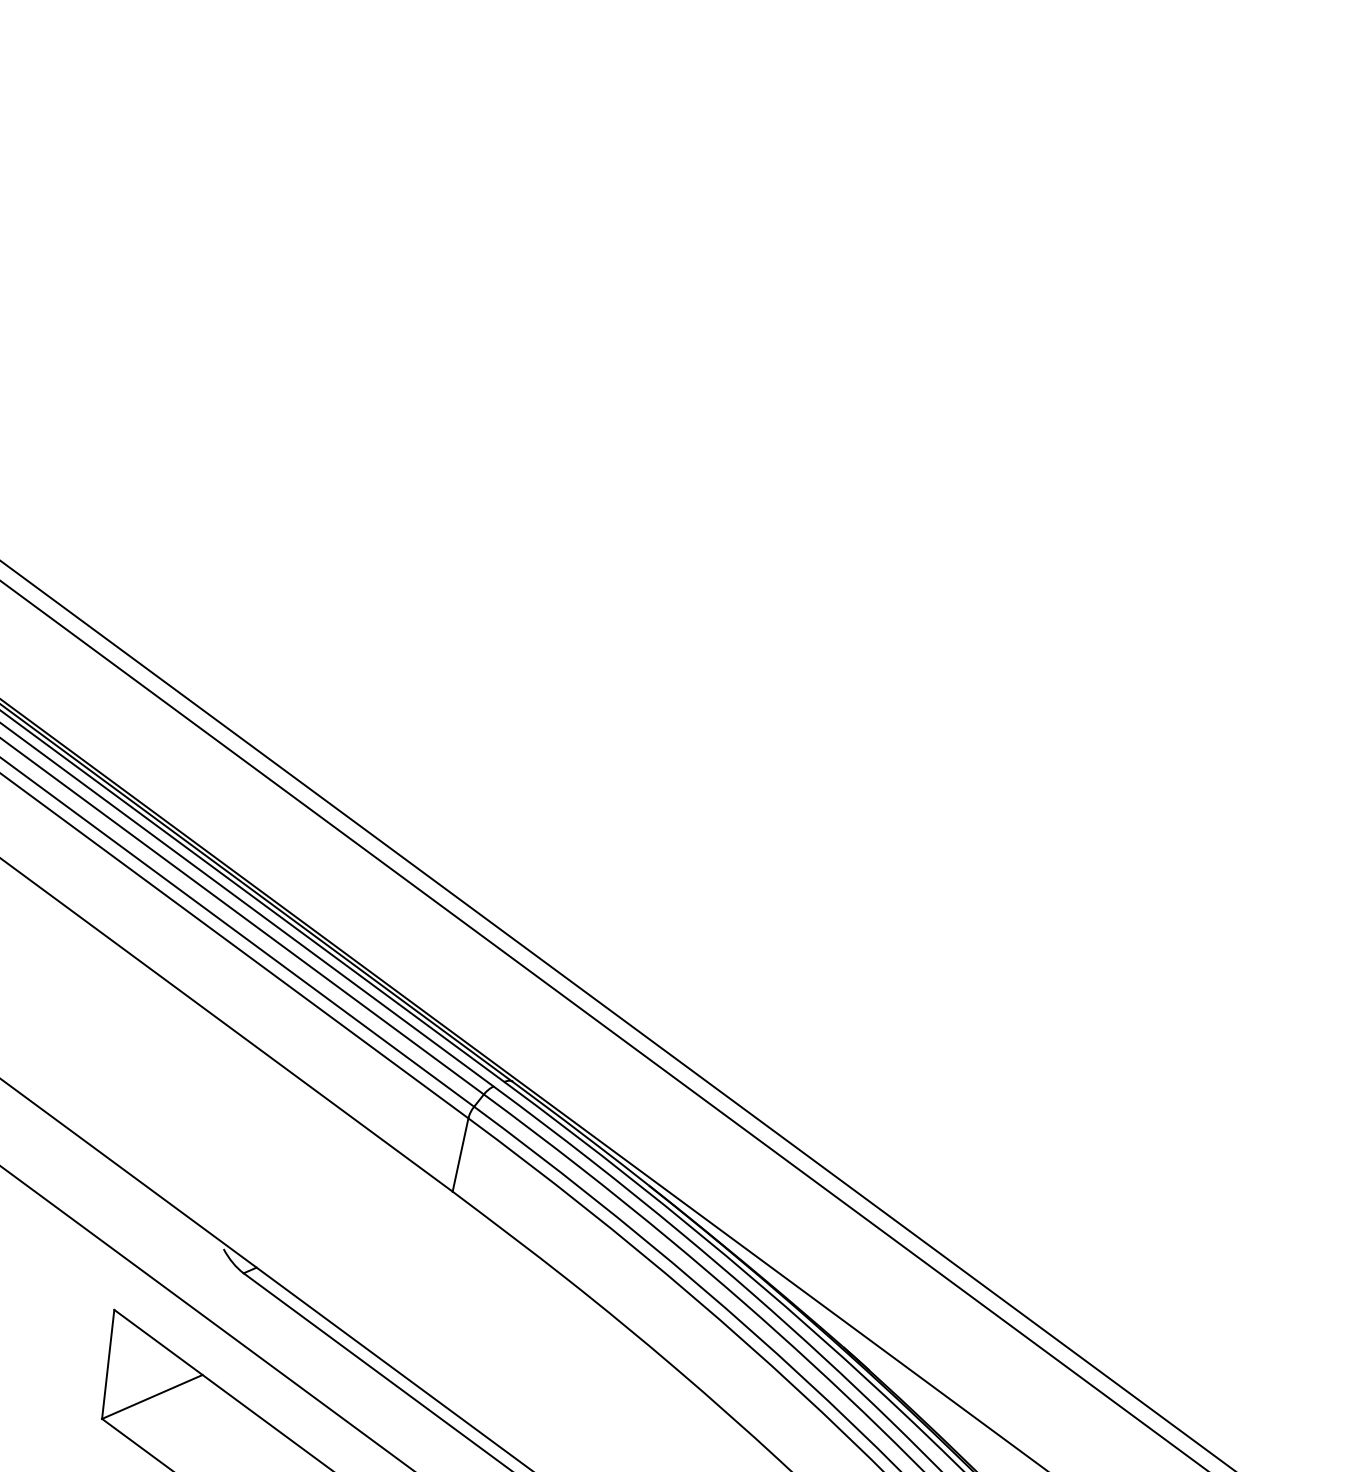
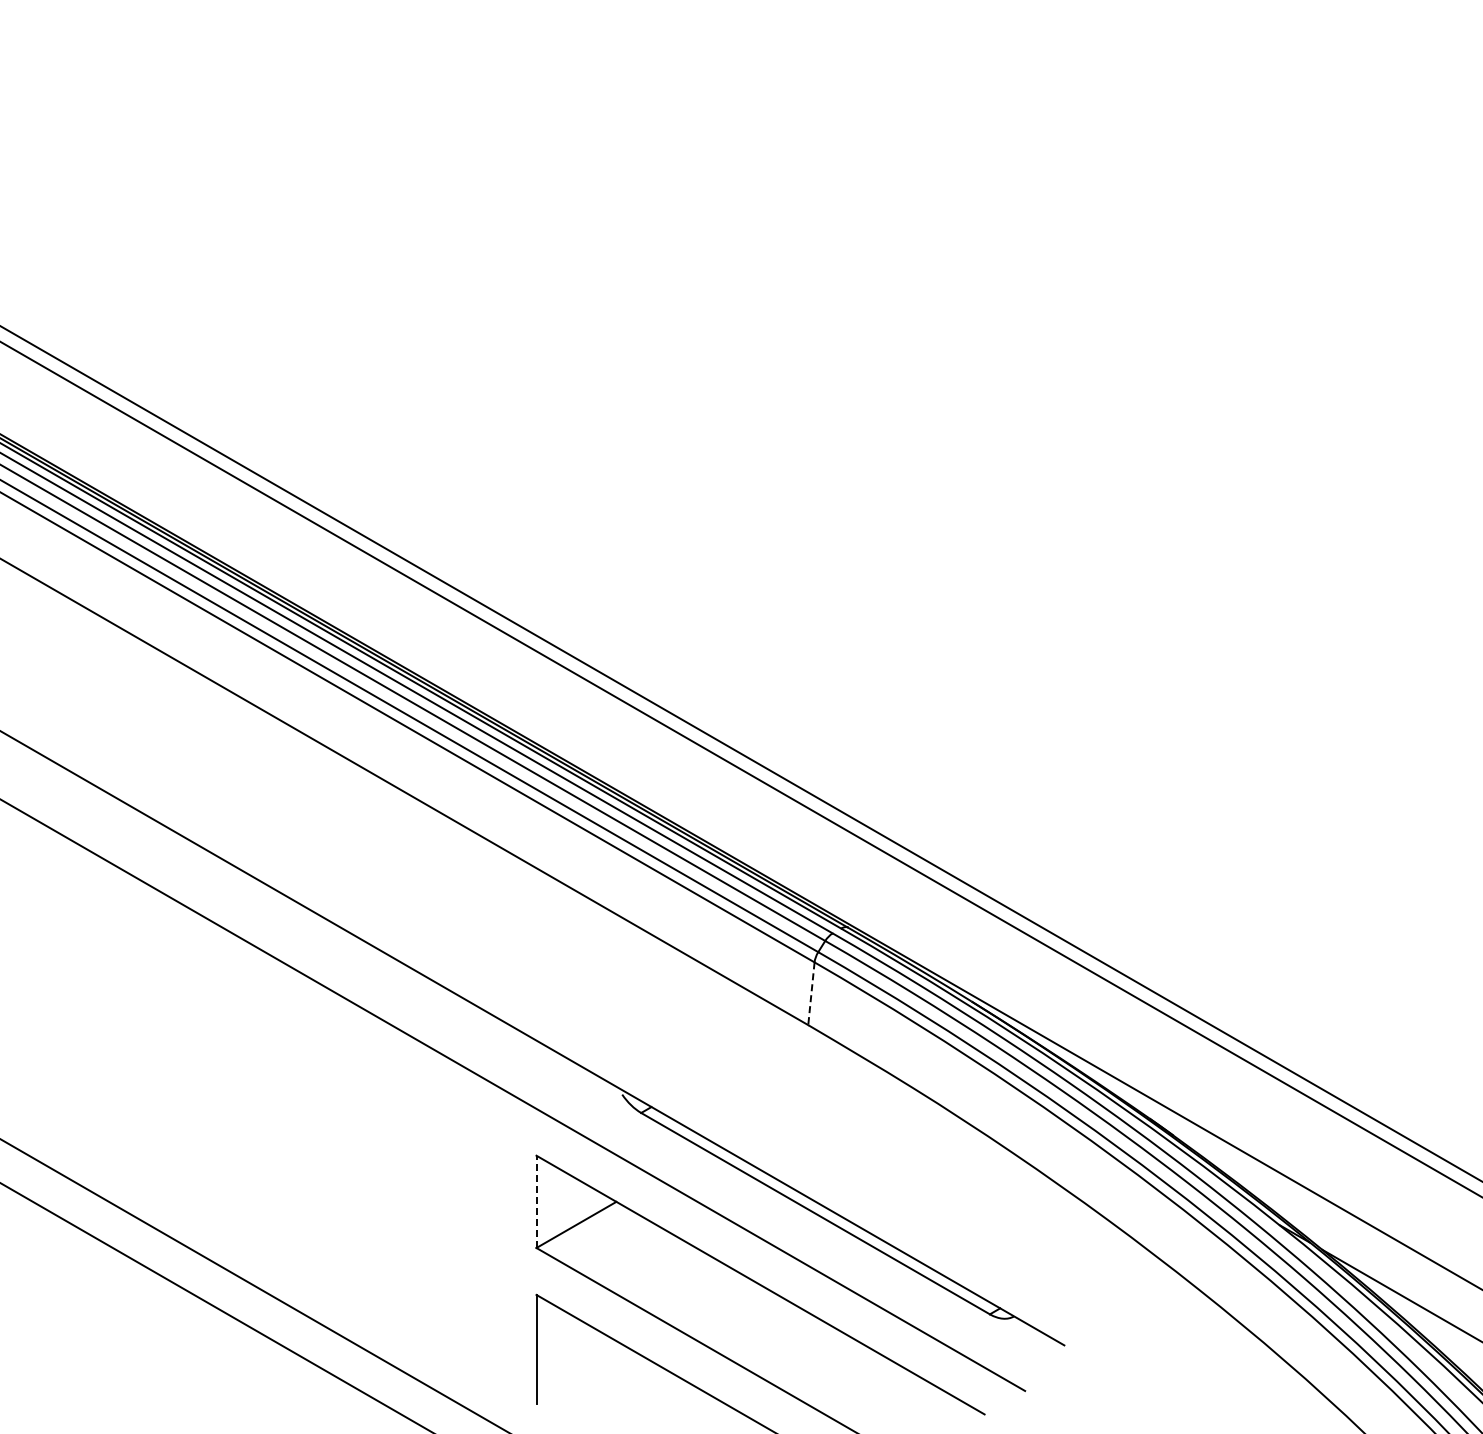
line: (460, 1154) -> (811, 993), solid -> dashed
line: (108, 1363) -> (536, 1201), solid -> dashed

